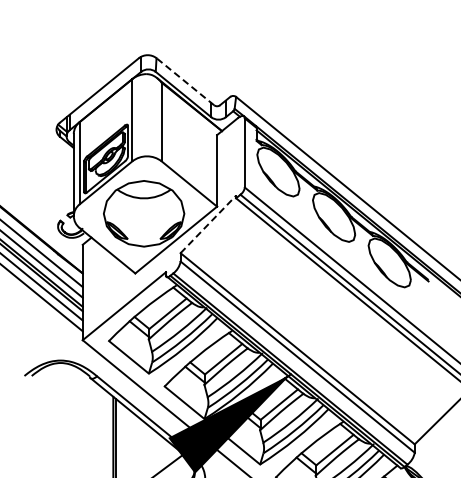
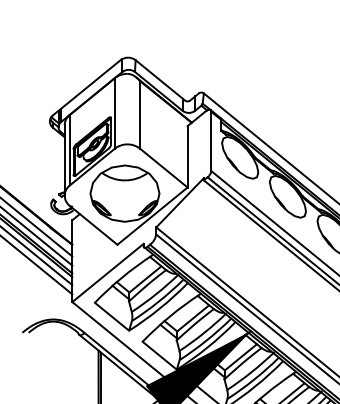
line: (184, 81) -> (159, 80), dashed -> solid
line: (208, 224) -> (180, 202), dashed -> solid

